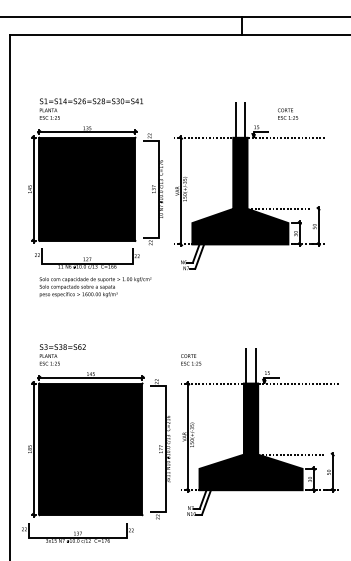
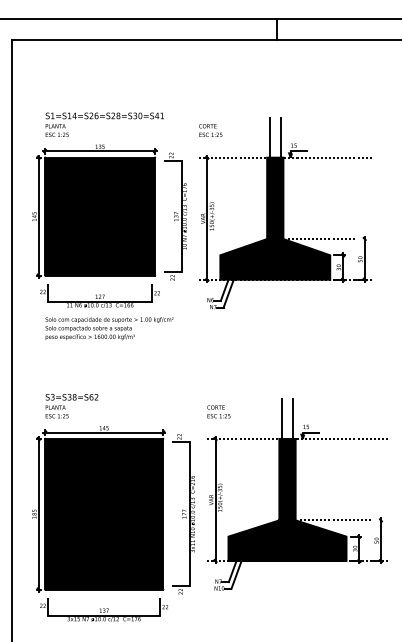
text: (288, 113) -> (211, 129), moved
part: (77, 532) -> (103, 609), moved

